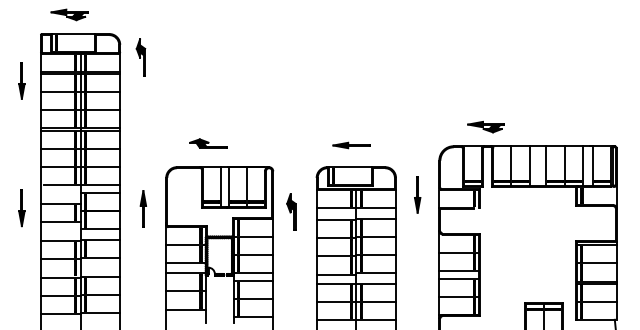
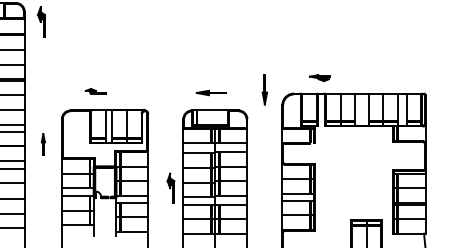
part: (485, 126) -> (319, 77), size x0.7
part: (208, 143) -> (95, 91), size x0.7
part: (417, 194) -> (264, 89), moved
part: (142, 208) -> (42, 143), size x0.7
part: (291, 211) -> (171, 187), moved

